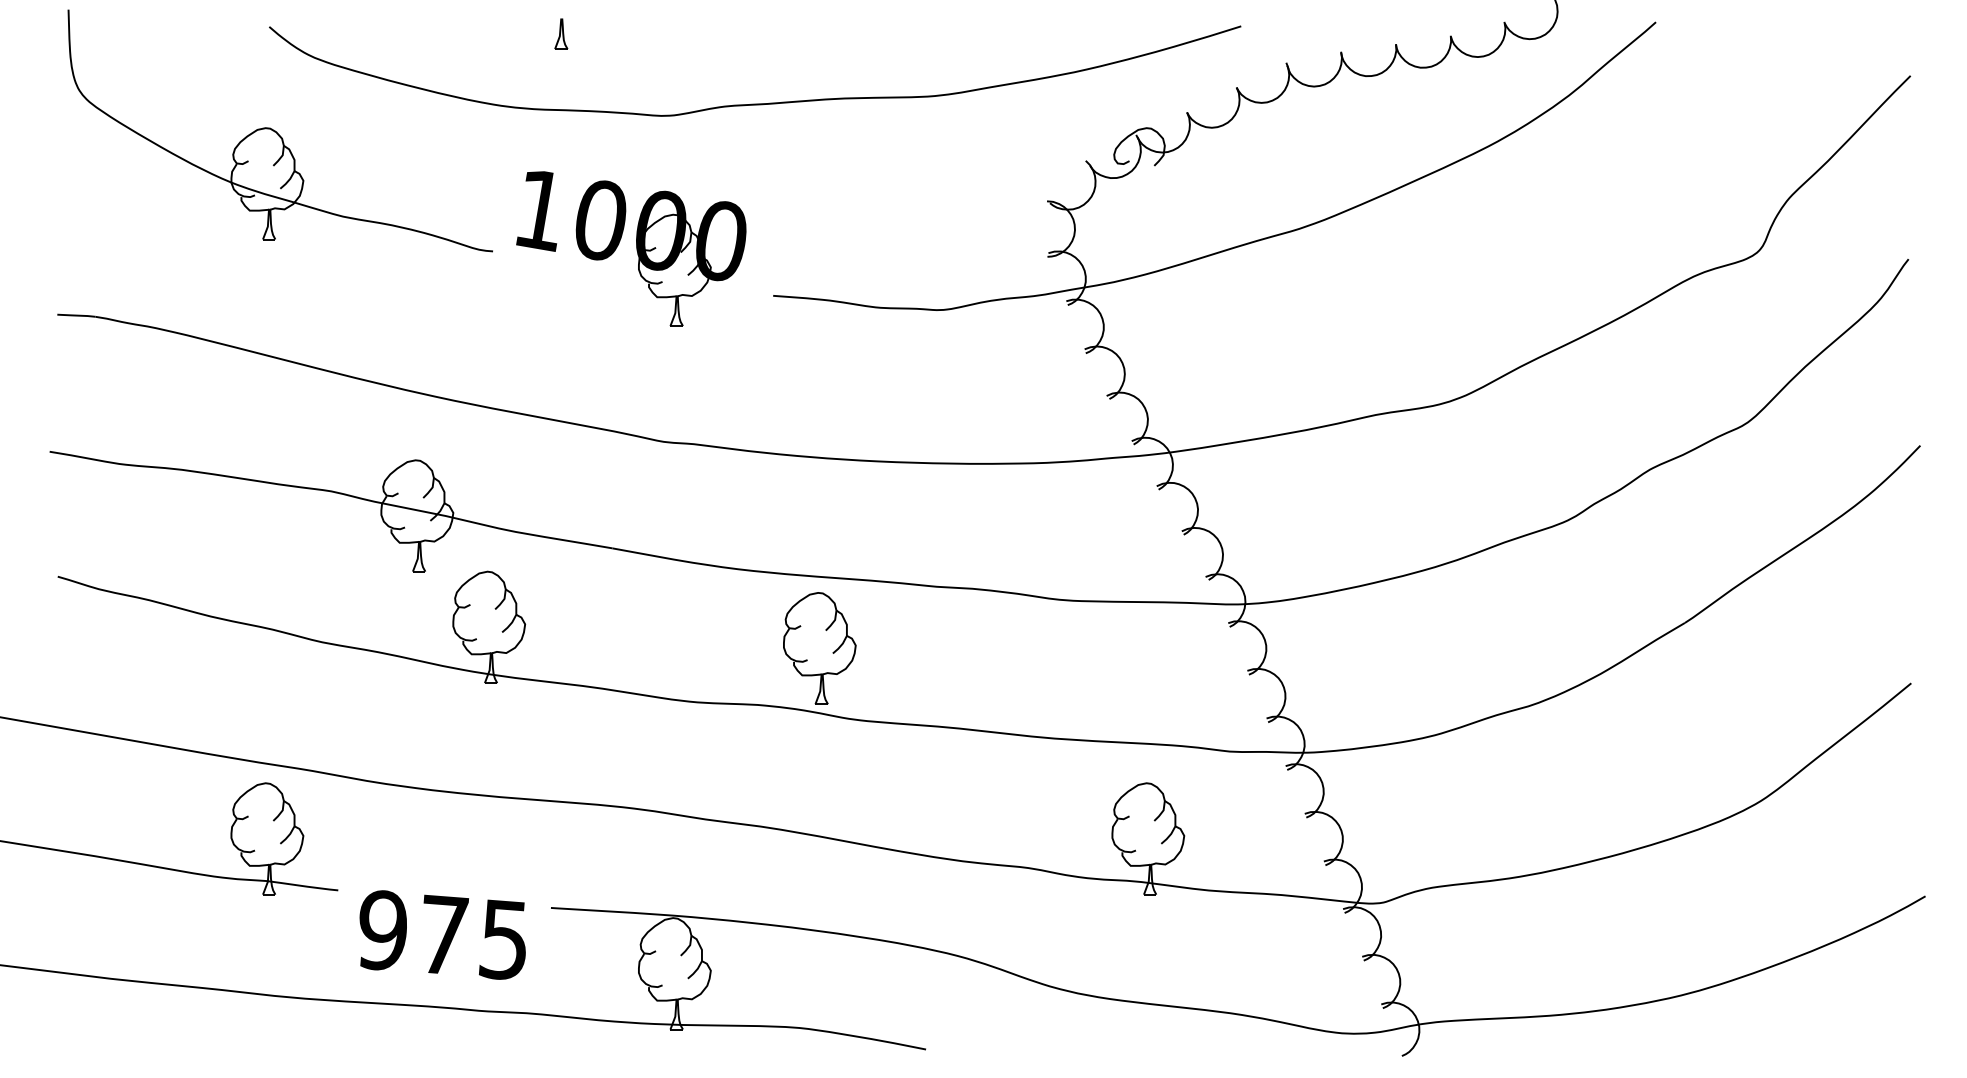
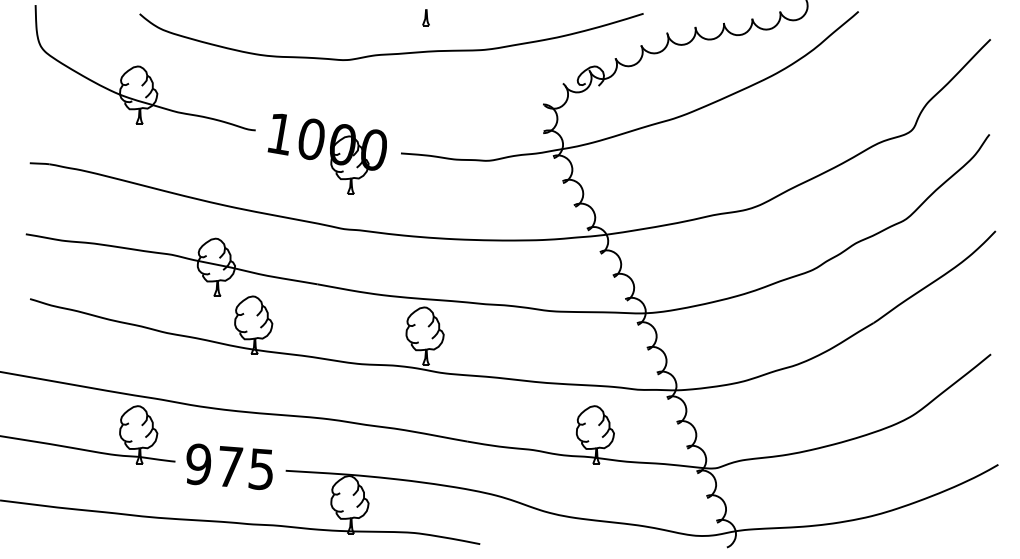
part: (560, 33) -> (425, 17), moved
part: (629, 247) -> (326, 153), moved
text: (442, 934) -> (229, 466), moved

